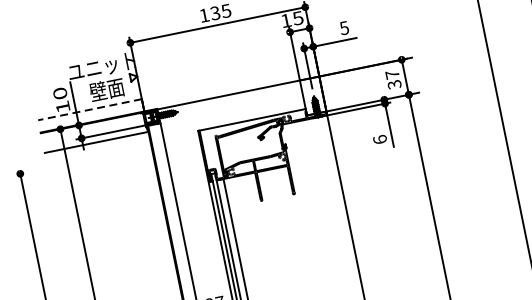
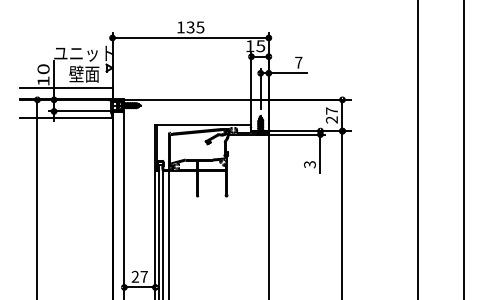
text: (344, 27) -> (298, 62), 5 -> 7
text: (393, 84) -> (331, 119), 37 -> 27
line: (89, 110) -> (65, 88), dashed -> solid
text: (379, 139) -> (309, 164), 6 -> 3

